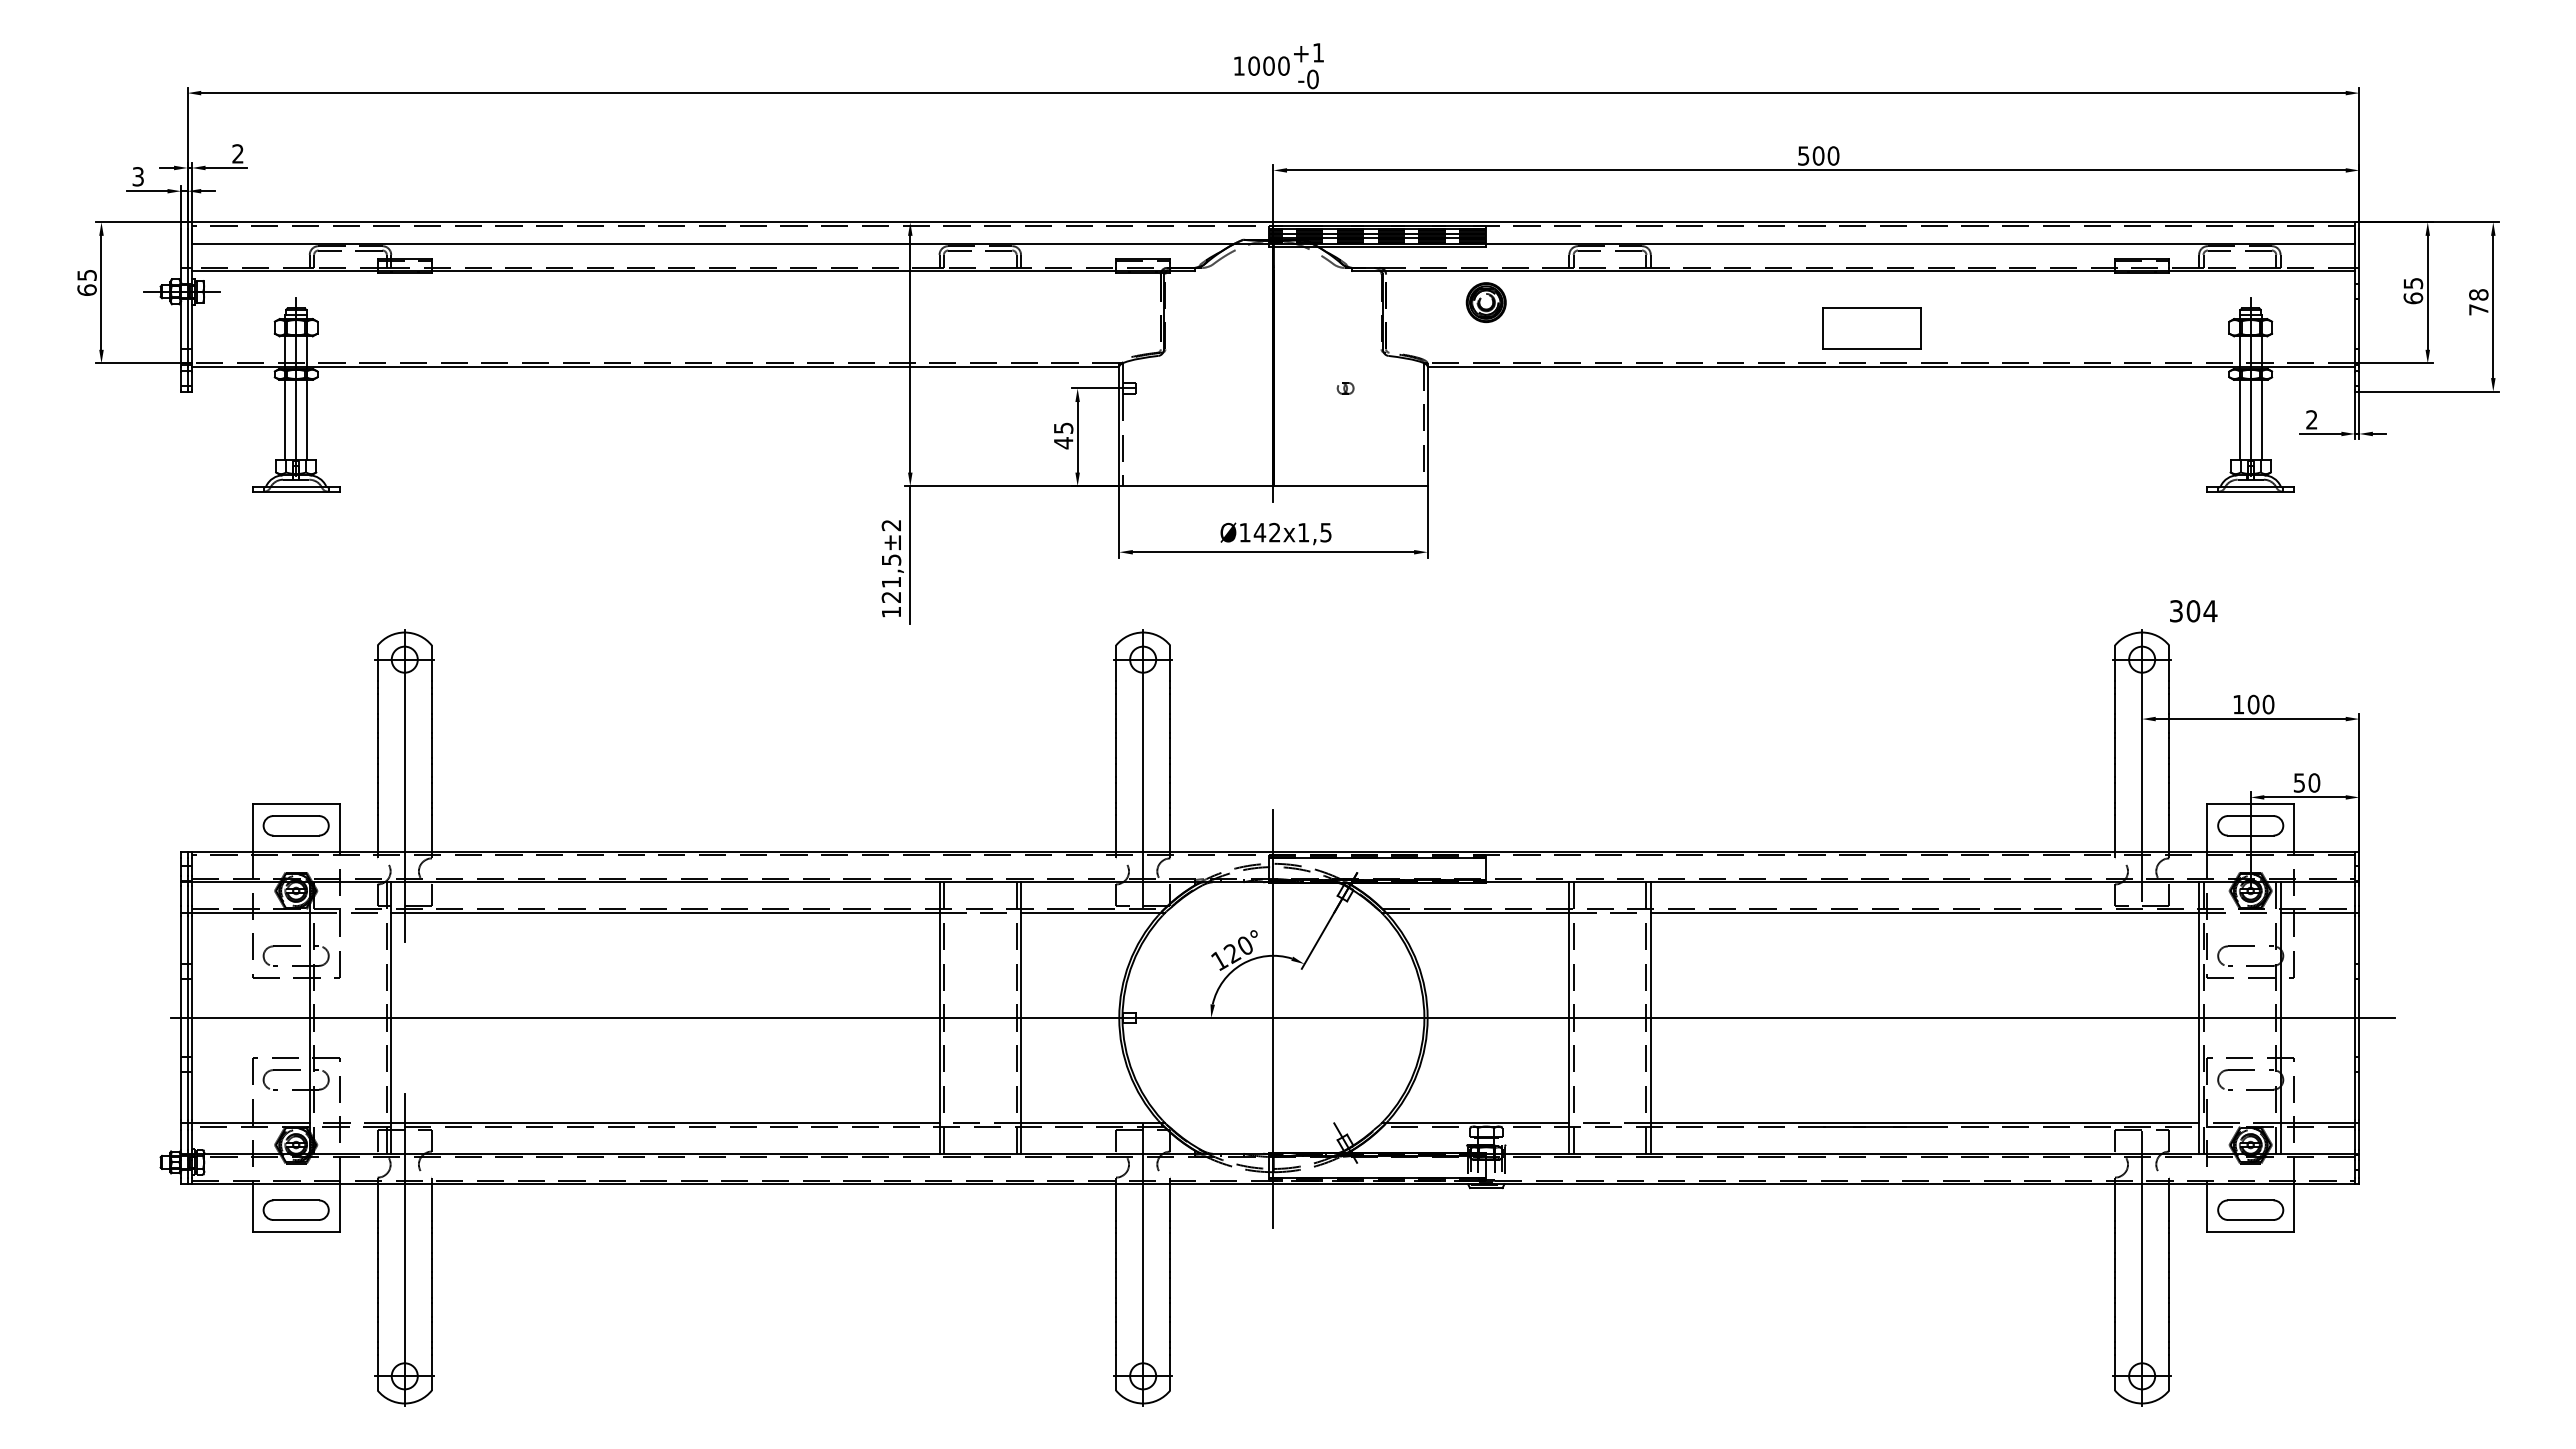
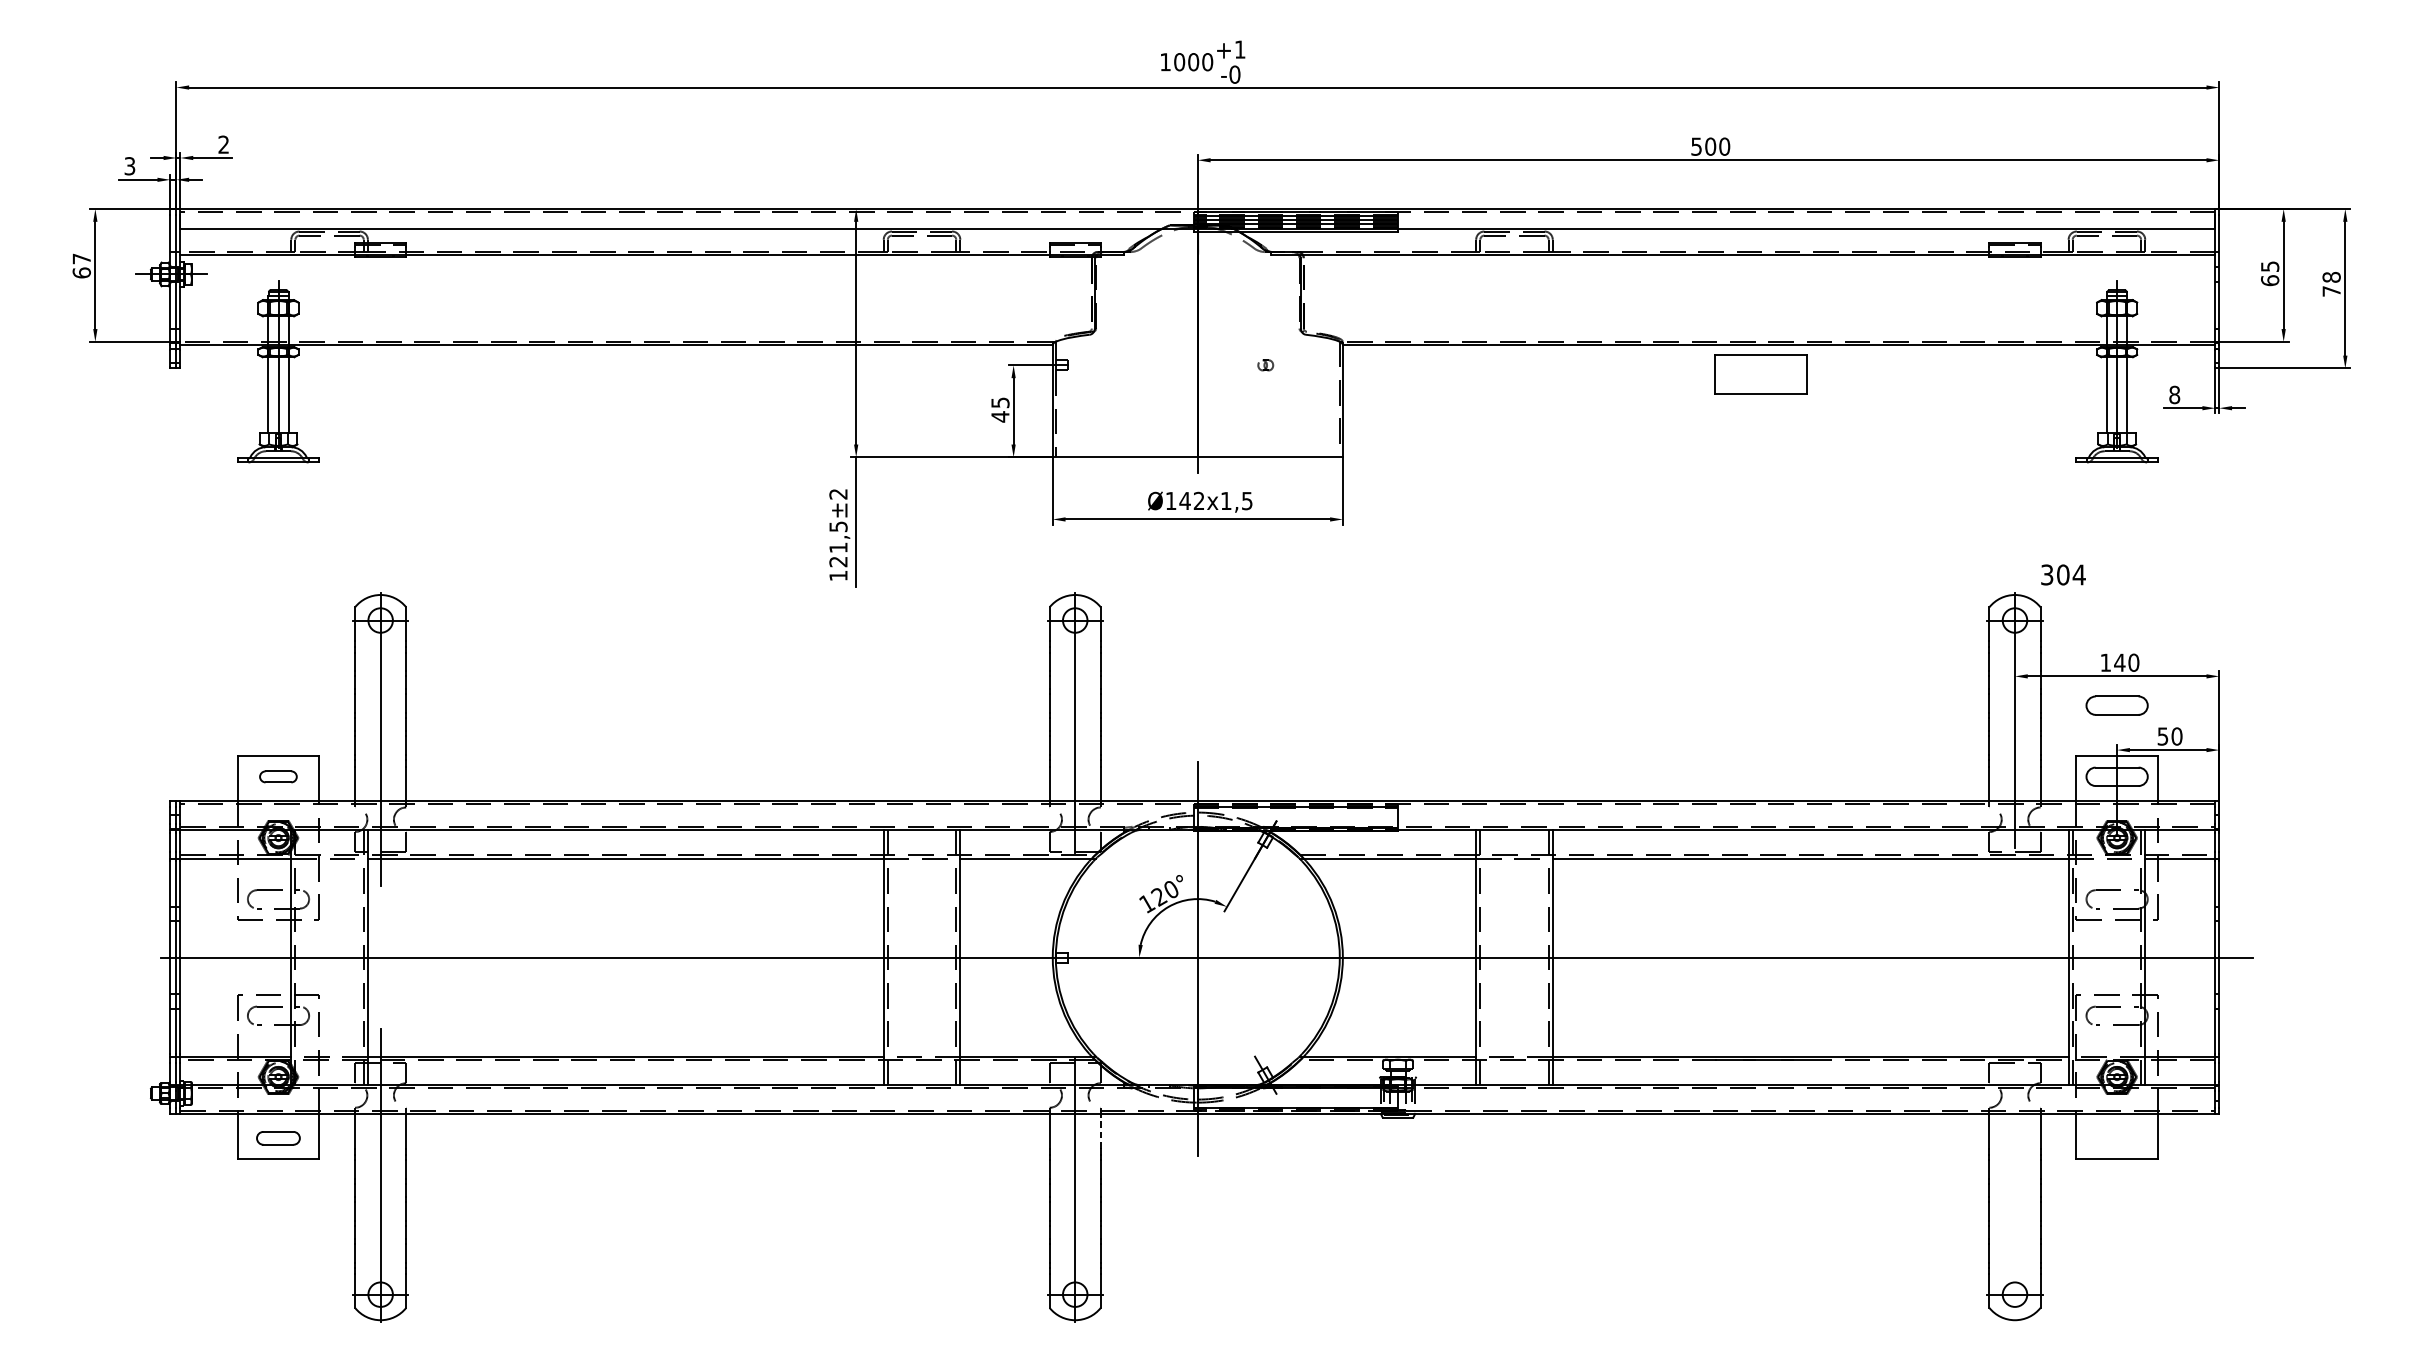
text: (86, 274) -> (81, 258), 65 -> 67
part: (1485, 302) -> (1397, 284), removed
part: (1871, 328) -> (1760, 373), moved
text: (2311, 419) -> (2174, 394), 2 -> 8
text: (2253, 704) -> (2119, 662), 100 -> 140
part: (295, 825) -> (277, 776), size x0.6
line: (1170, 1202) -> (1100, 1131), solid -> dashed
part: (295, 1209) -> (277, 1137), size x0.7
part: (2250, 1209) -> (2116, 705), moved
line: (2142, 1268) -> (2015, 1193), removed

